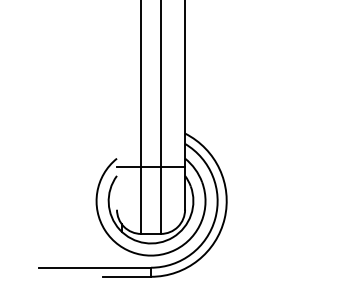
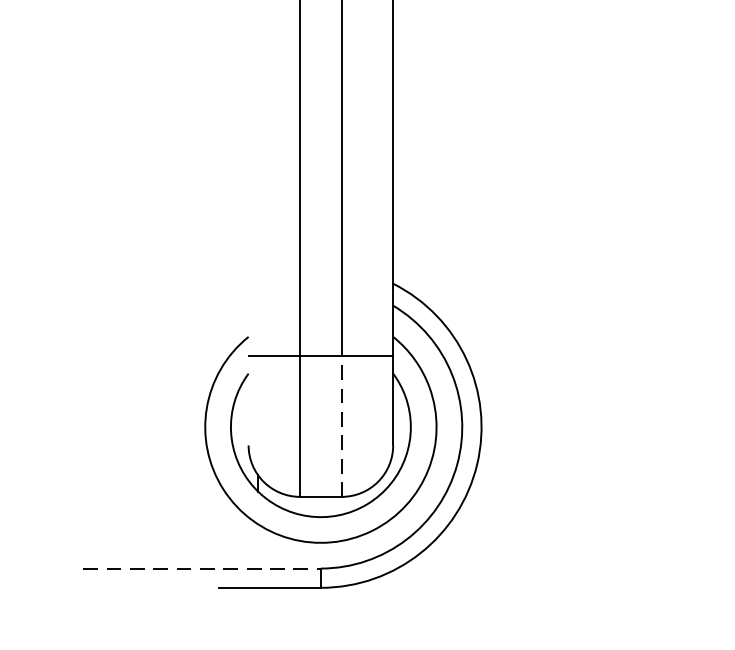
line: (160, 200) -> (340, 425), solid -> dashed
line: (95, 267) -> (202, 568), solid -> dashed

